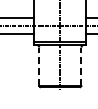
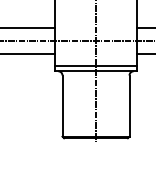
line: (39, 66) -> (62, 105), dashed -> solid
line: (81, 66) -> (129, 105), dashed -> solid

